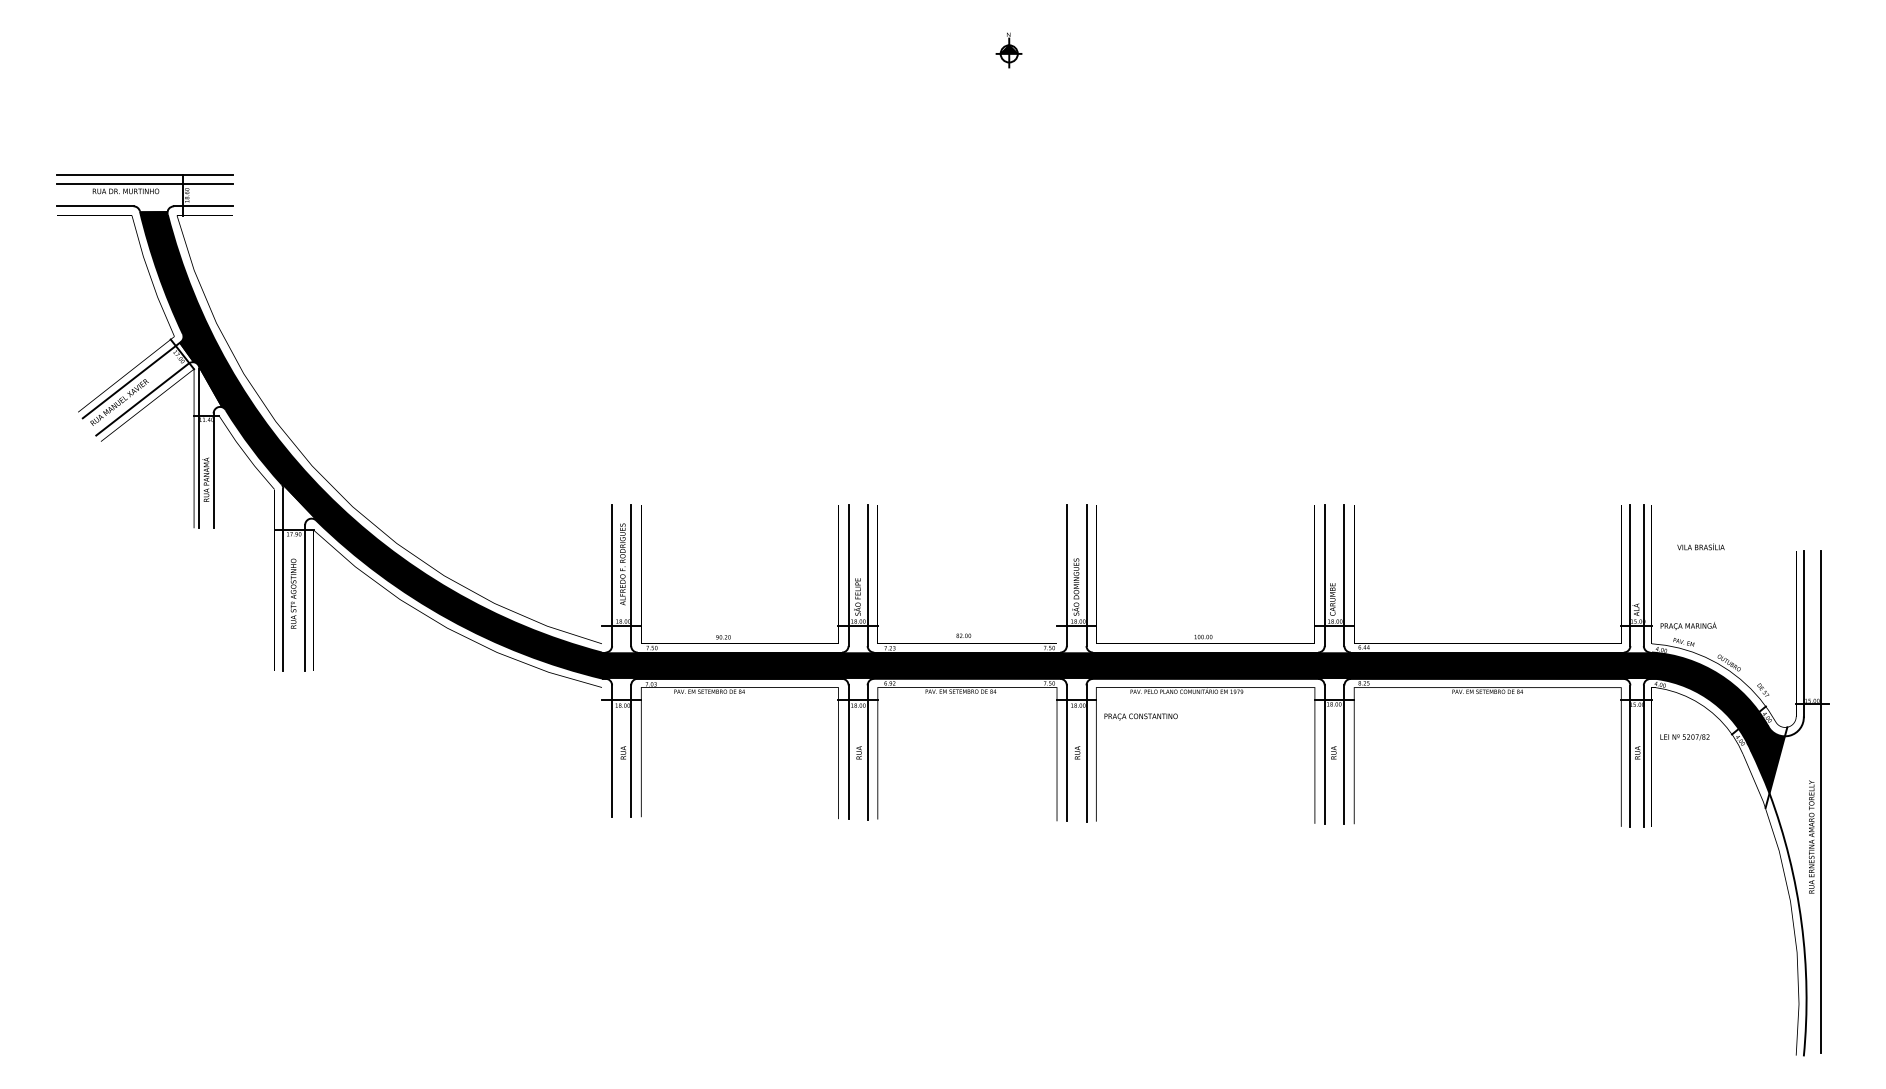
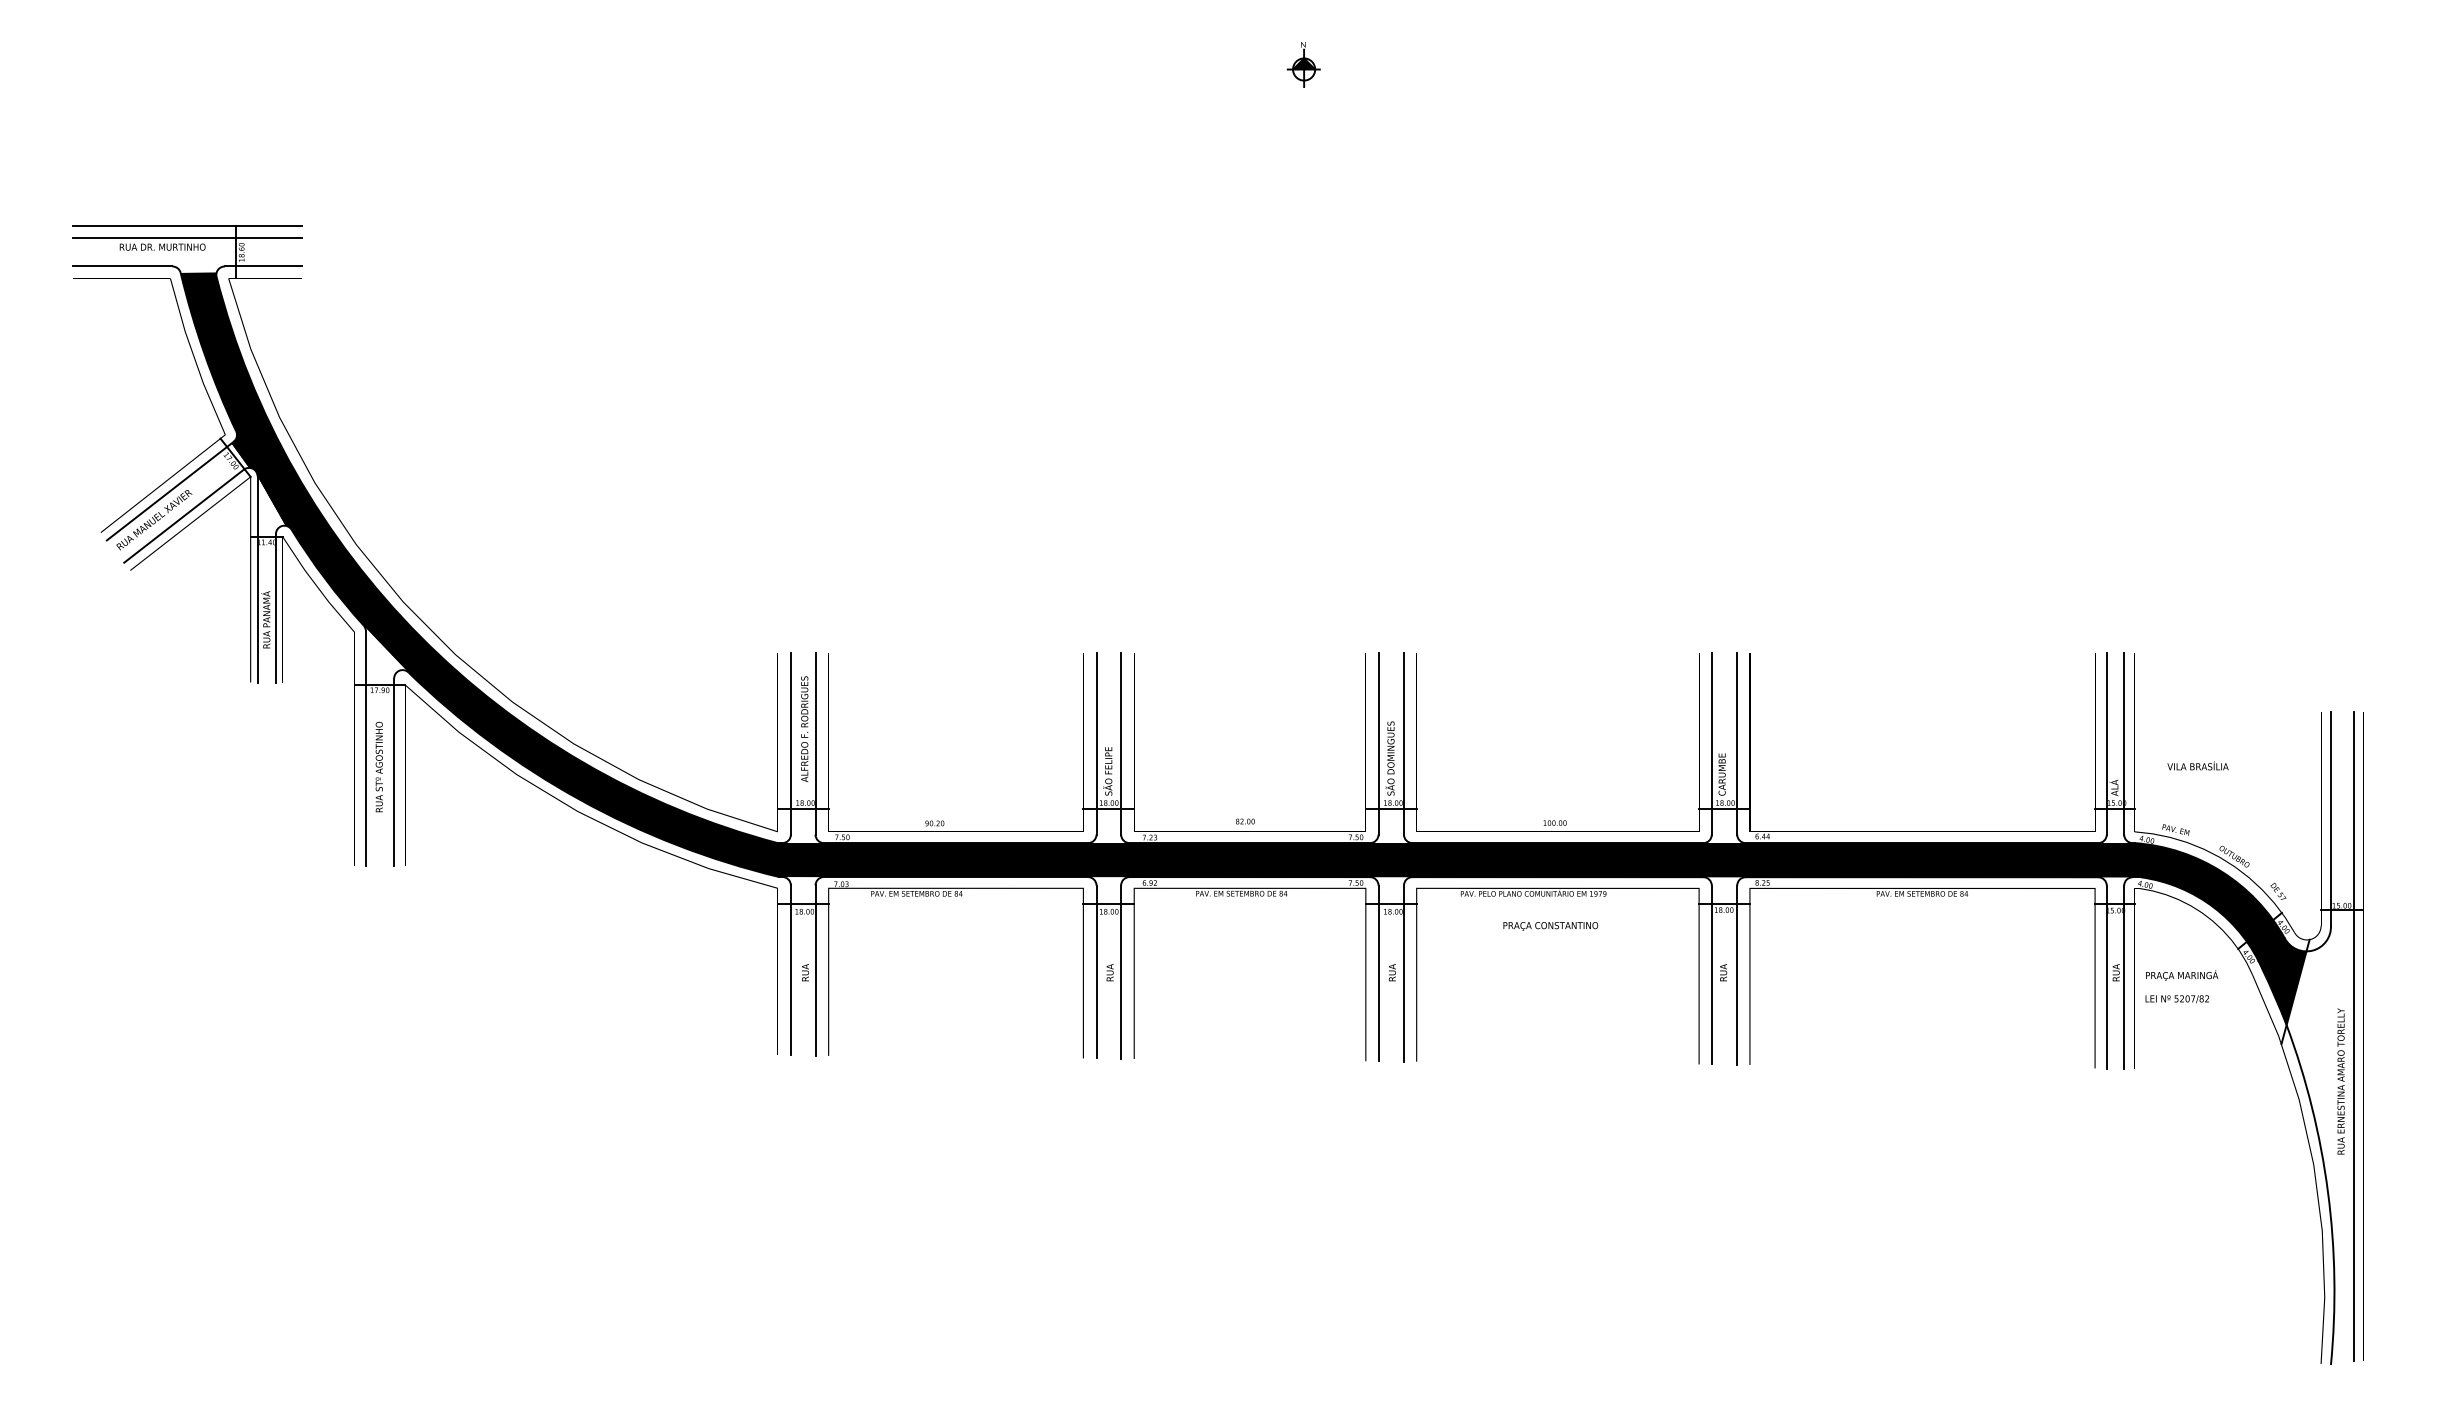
text: (1700, 546) -> (2197, 765), moved
text: (1688, 625) -> (2181, 974), moved
text: (1140, 716) -> (1549, 925), moved
text: (1684, 737) -> (2176, 999), moved

